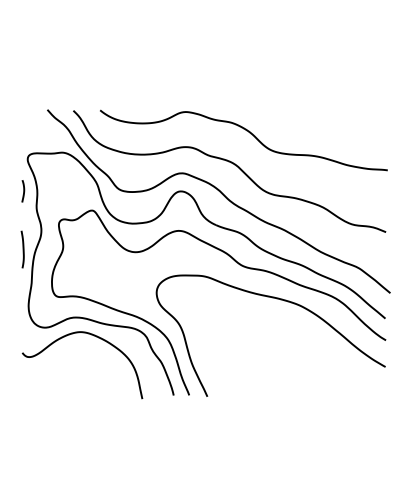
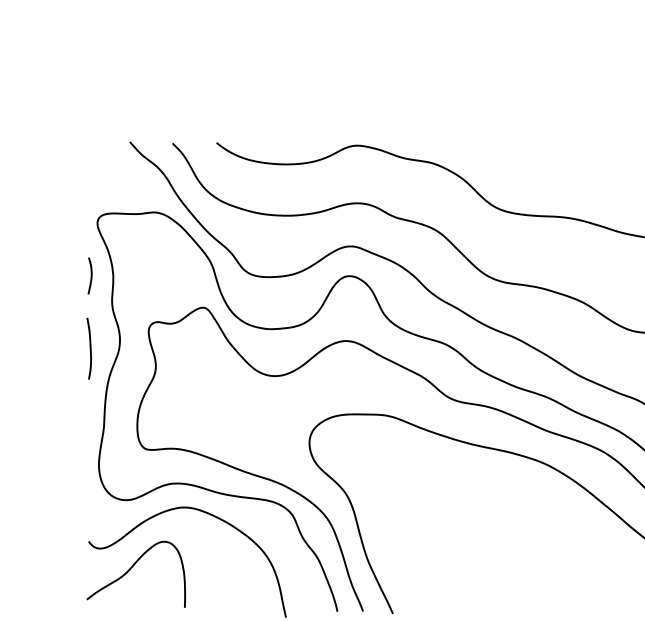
curve: (22, 249) -> (88, 348), moved
curve: (48, 370) -> (131, 570), added

